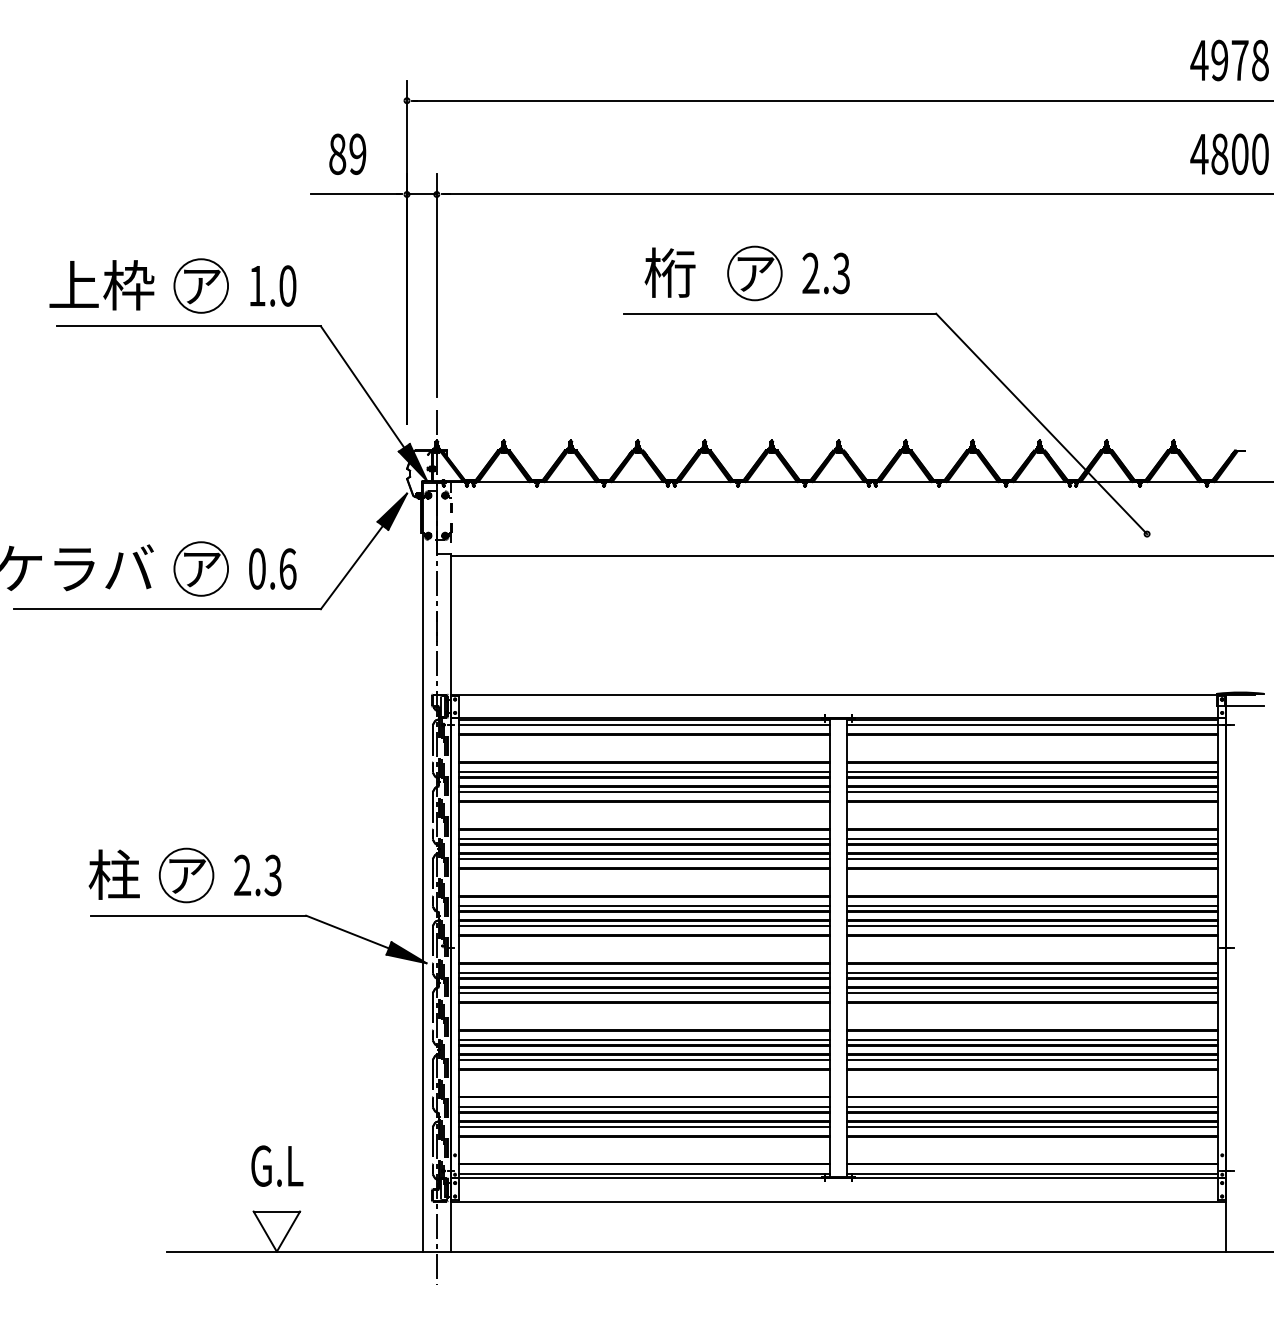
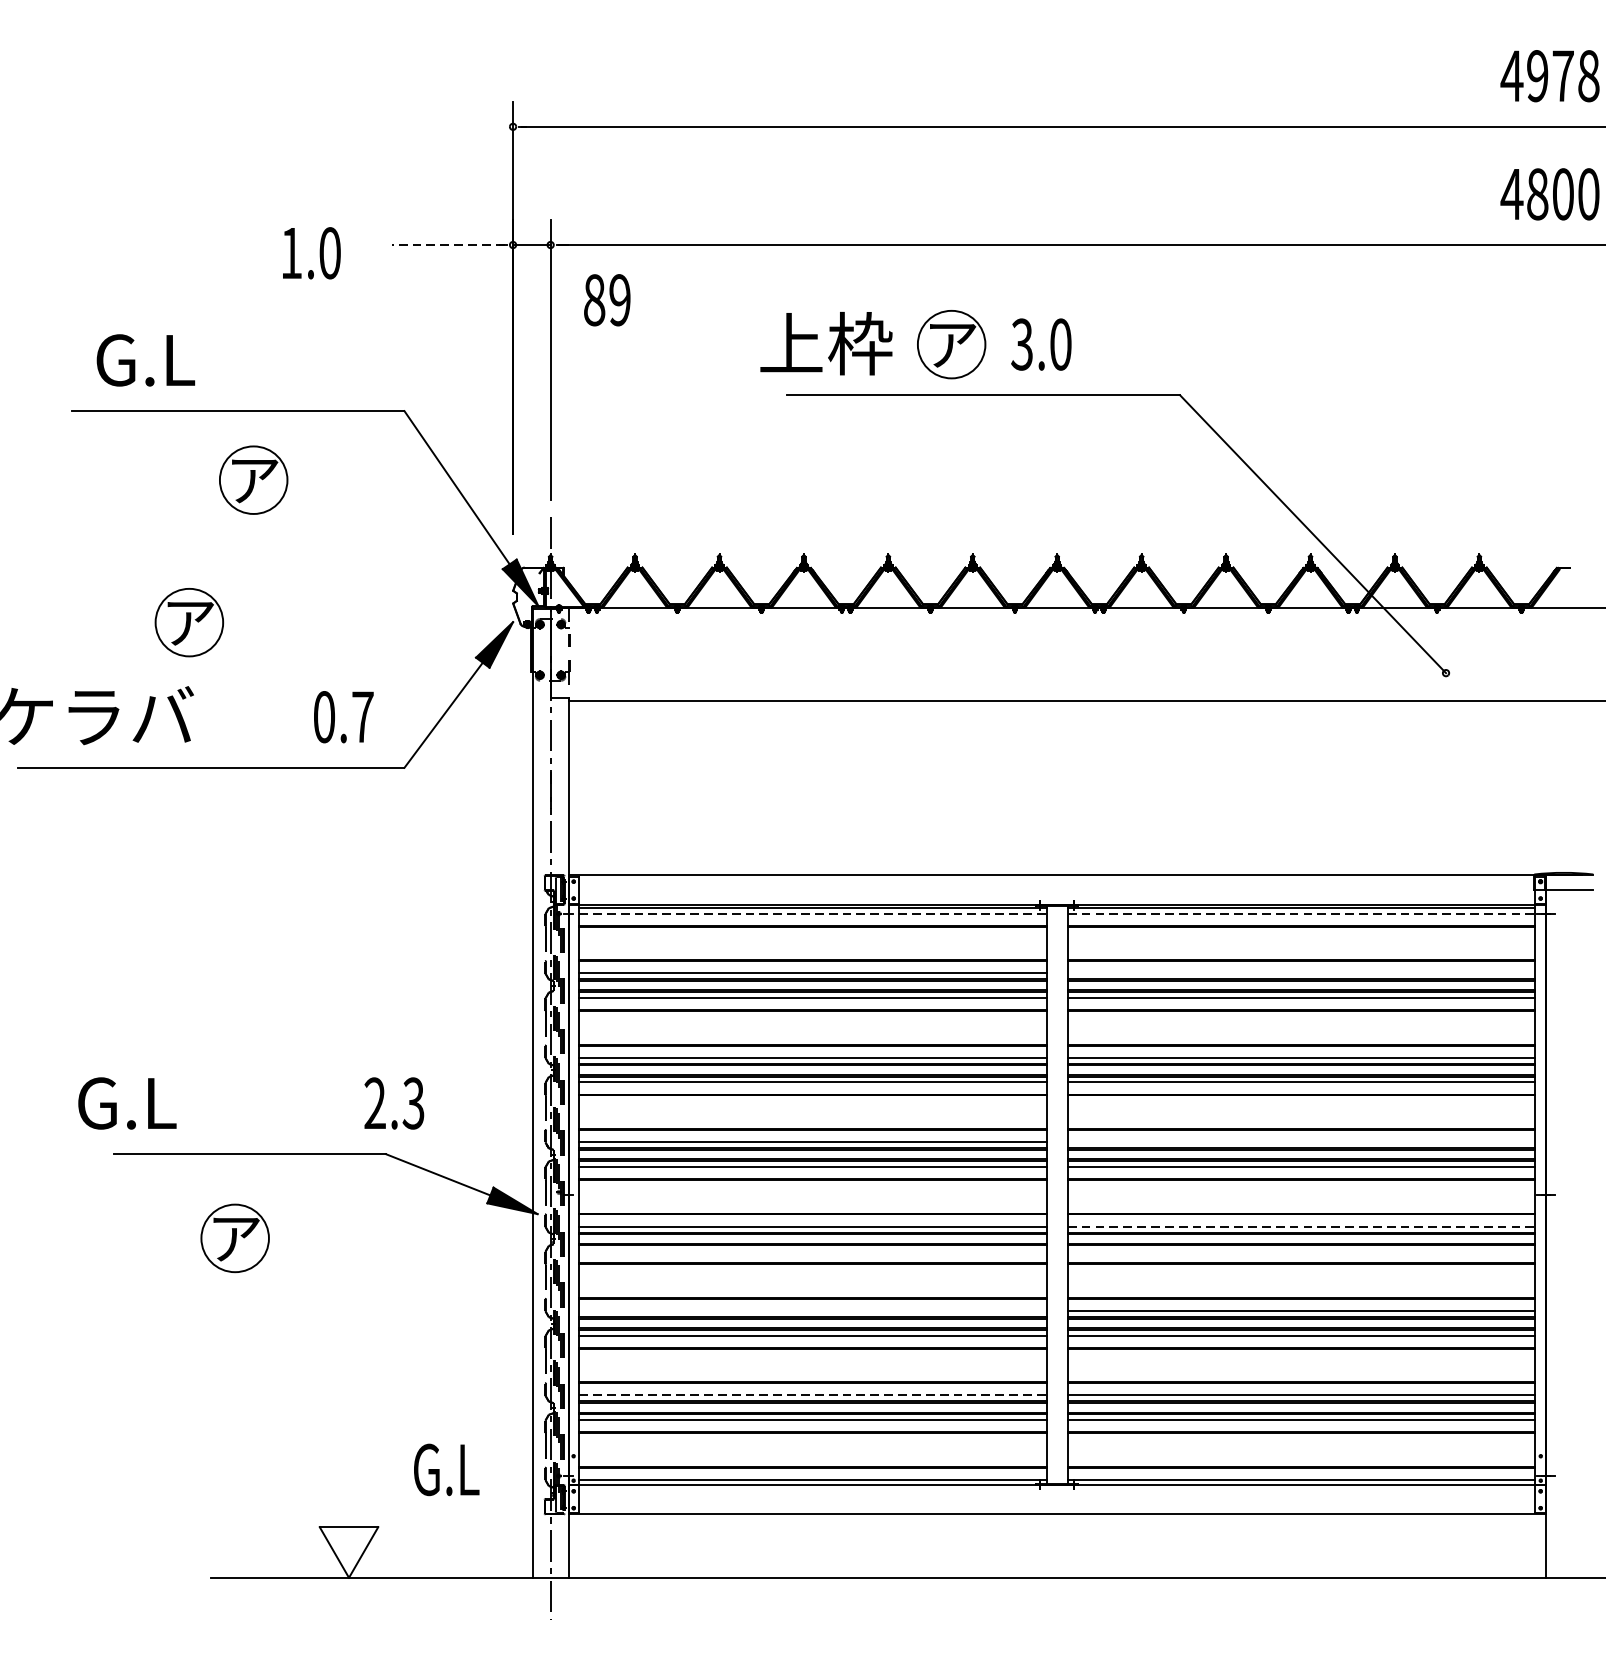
text: (347, 153) -> (606, 299), moved
line: (355, 194) -> (448, 245), solid -> dashed
text: (655, 272) -> (826, 343), 桁 -> 上枠
text: (825, 273) -> (1040, 344), 2.3 -> 3.0
text: (101, 285) -> (127, 359), 上枠 -> G.L
part: (200, 285) -> (252, 479), moved
text: (273, 285) -> (311, 252), moved
part: (200, 568) -> (188, 621), moved
text: (287, 568) -> (362, 716), 0.6 -> 0.7
line: (645, 724) -> (813, 913), solid -> dashed
line: (1032, 724) -> (1301, 913), solid -> dashed
line: (1032, 772) -> (1301, 973), removed
text: (101, 874) -> (127, 1102), 柱 -> G.L
part: (186, 875) -> (235, 1238), moved
text: (257, 875) -> (393, 1103), moved
line: (1032, 906) -> (1301, 1142), removed
line: (1032, 973) -> (1301, 1227), solid -> dashed
line: (644, 992) -> (812, 1250), removed
line: (1032, 992) -> (1301, 1250), removed
line: (644, 1040) -> (812, 1311), removed
line: (645, 1107) -> (813, 1395), solid -> dashed
text: (277, 1165) -> (446, 1469), moved

